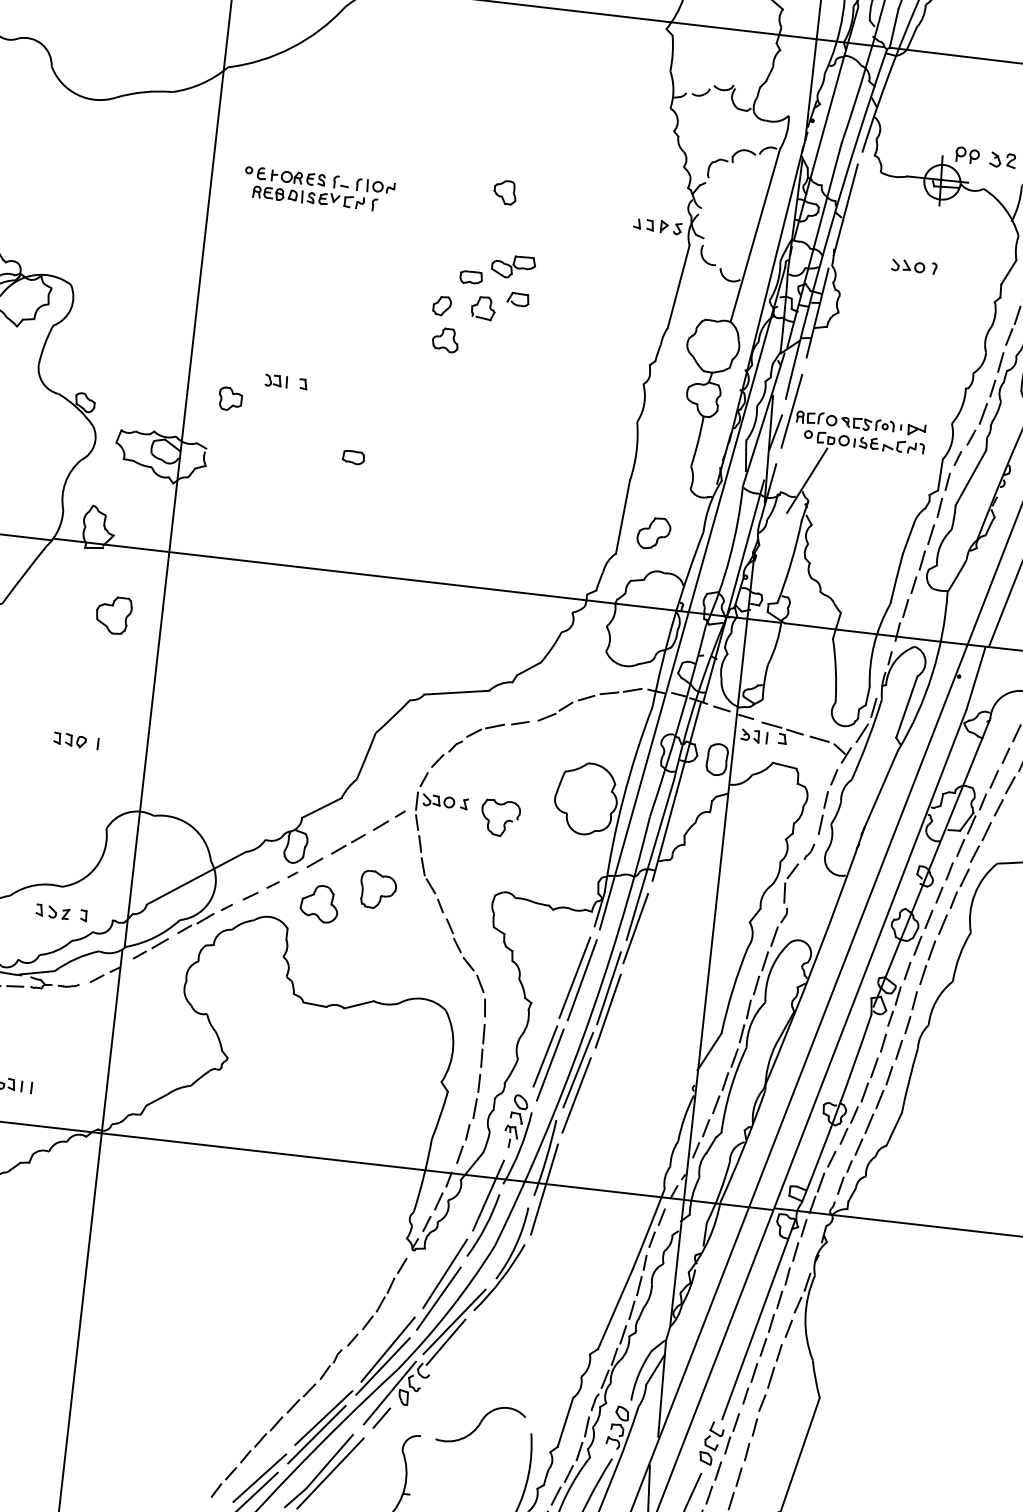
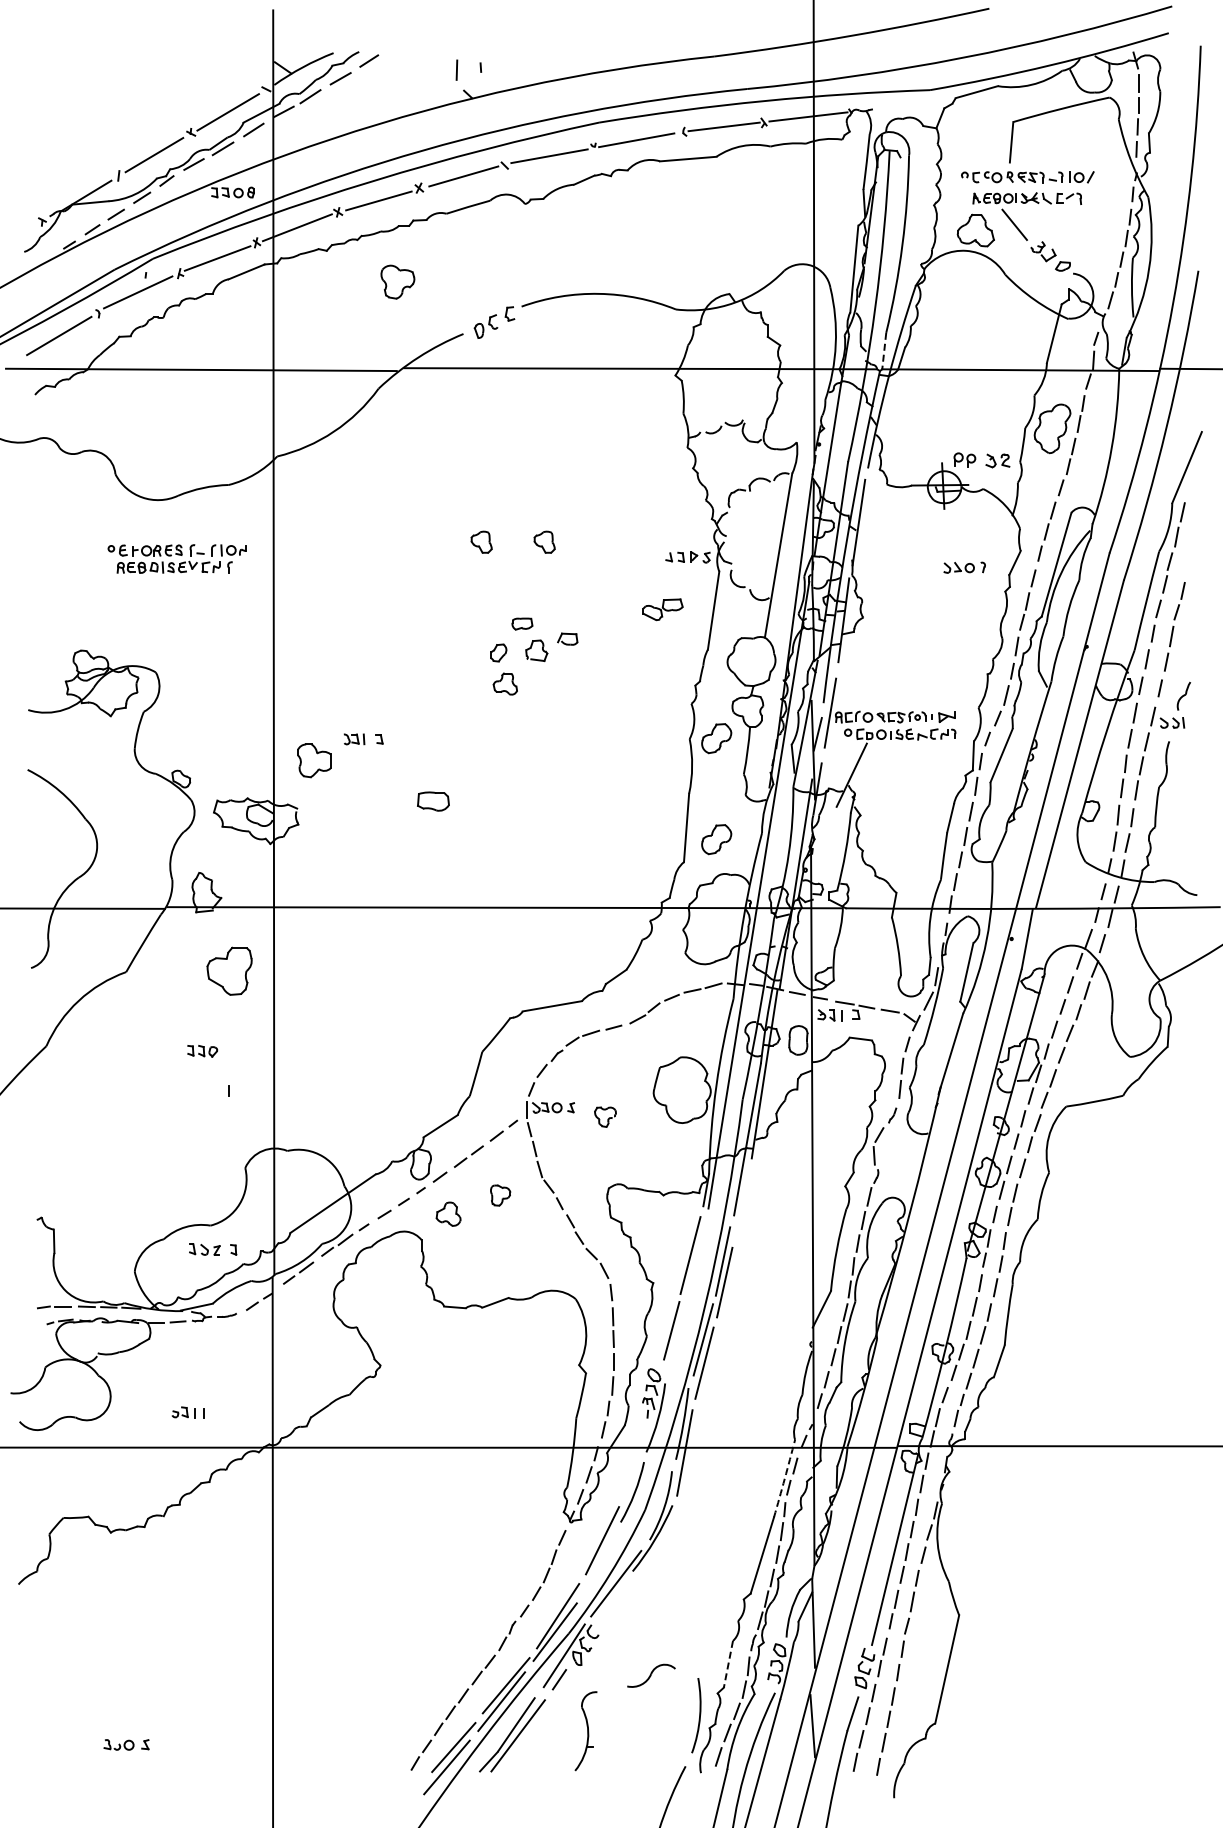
line: (894, 28) -> (884, 351), solid -> dashed
part: (437, 183) -> (481, 541), added
part: (318, 188) -> (176, 558), moved
part: (513, 266) -> (662, 609), moved
part: (914, 266) -> (964, 567), moved
part: (229, 398) -> (313, 760), size x1.6
part: (666, 424) -> (716, 738), added
part: (352, 456) -> (432, 800), size x1.6
part: (113, 614) -> (229, 970), size x1.4
part: (69, 740) -> (202, 1051), moved
part: (500, 818) -> (605, 1117), size x0.6
part: (377, 889) -> (500, 1195), size x0.6
part: (319, 902) -> (448, 1213), size x0.7
line: (634, 927) -> (740, 1203), removed
line: (582, 979) -> (697, 1256), removed
line: (549, 1065) -> (676, 1338), removed
line: (487, 1194) -> (633, 1463), removed
arc: (648, 1229) -> (784, 1478), solid -> dashed
line: (439, 1298) -> (599, 1563), removed
line: (446, 1342) -> (610, 1603), removed
line: (565, 1422) -> (728, 1664), solid -> dashed
part: (481, 1424) -> (651, 1675), size x0.6

